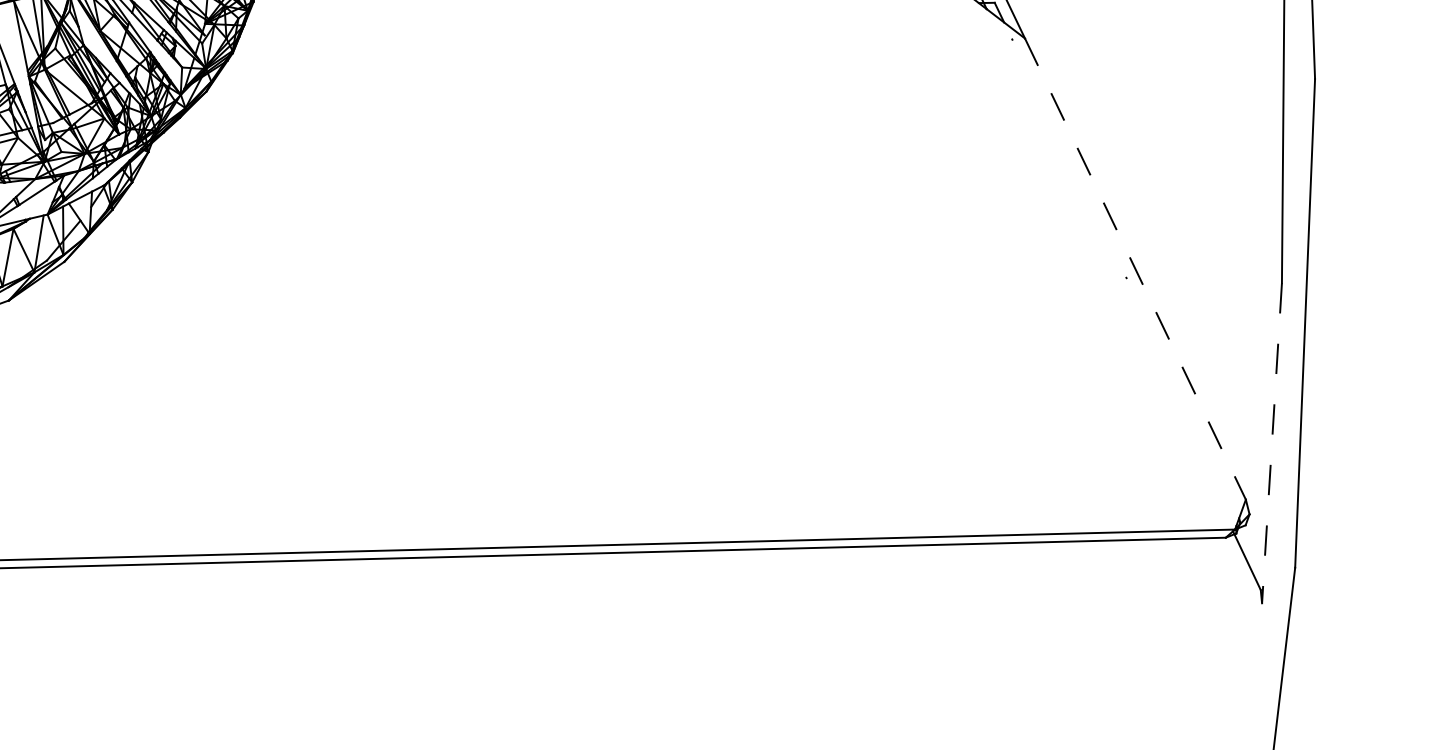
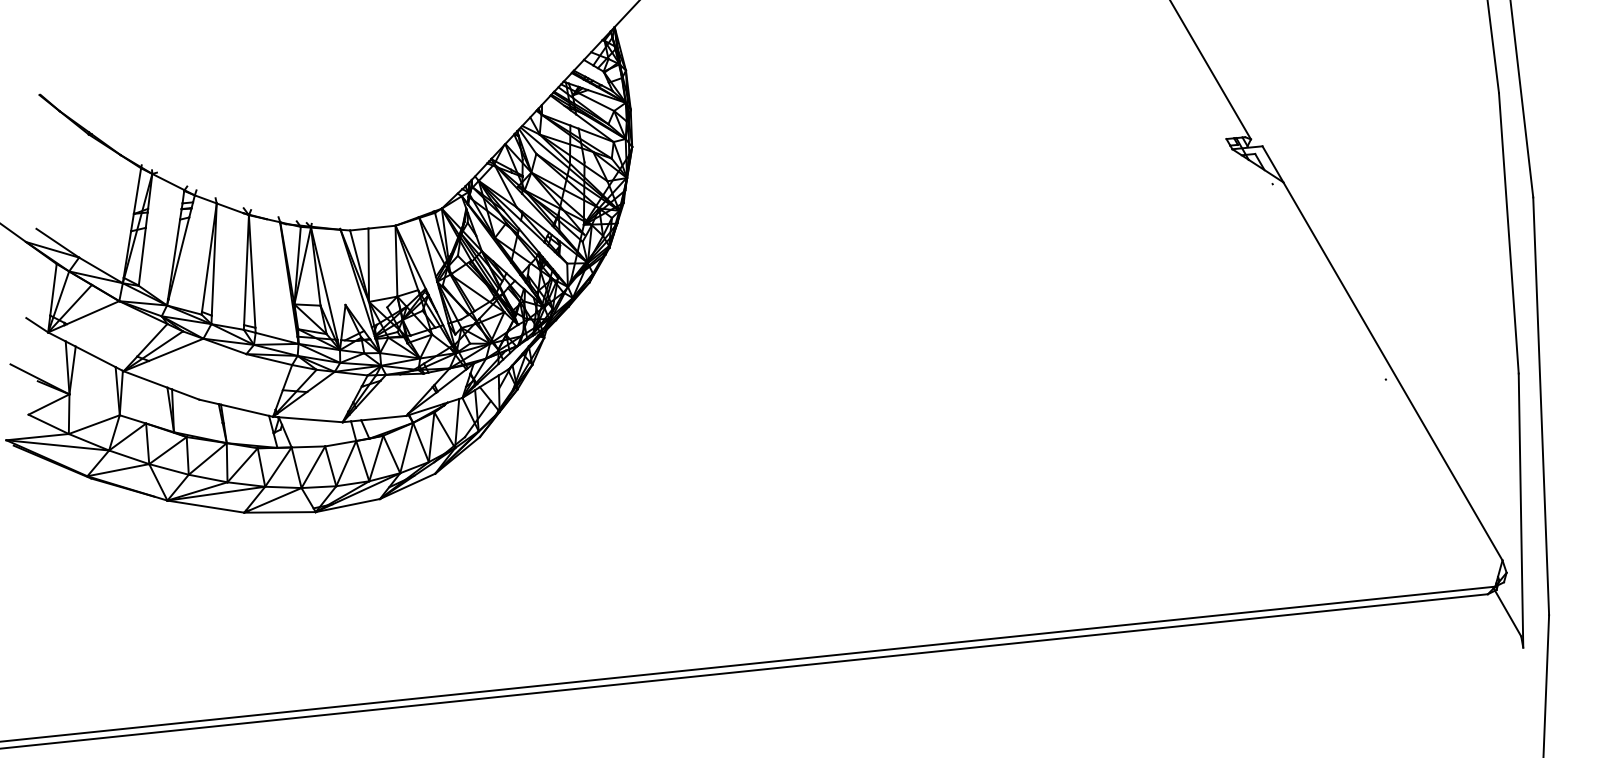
line: (1134, 269) -> (1392, 371), dashed -> solid
line: (1272, 444) -> (1521, 511), dashed -> solid

